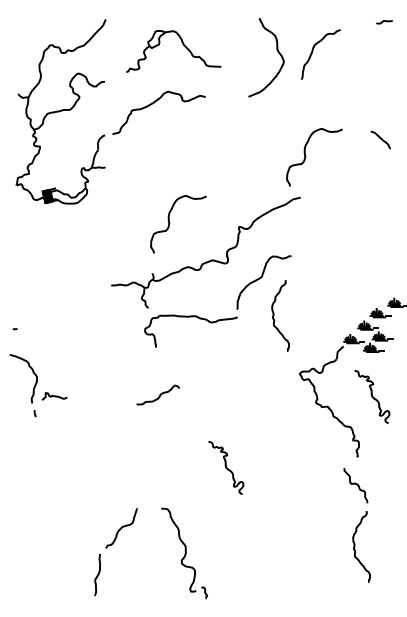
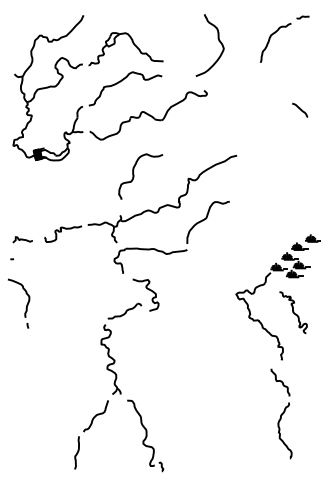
part: (182, 44) -> (132, 43), moved
curve: (313, 51) -> (269, 40), moved
part: (188, 146) -> (148, 115), added
curve: (306, 156) -> (241, 123), removed
curve: (78, 294) -> (62, 231), added
curve: (274, 315) -> (216, 248), removed
curve: (188, 368) -> (148, 290), added
curve: (54, 396) -> (22, 239), moved
part: (140, 456) -> (110, 359), added
curve: (226, 467) -> (178, 368), removed

